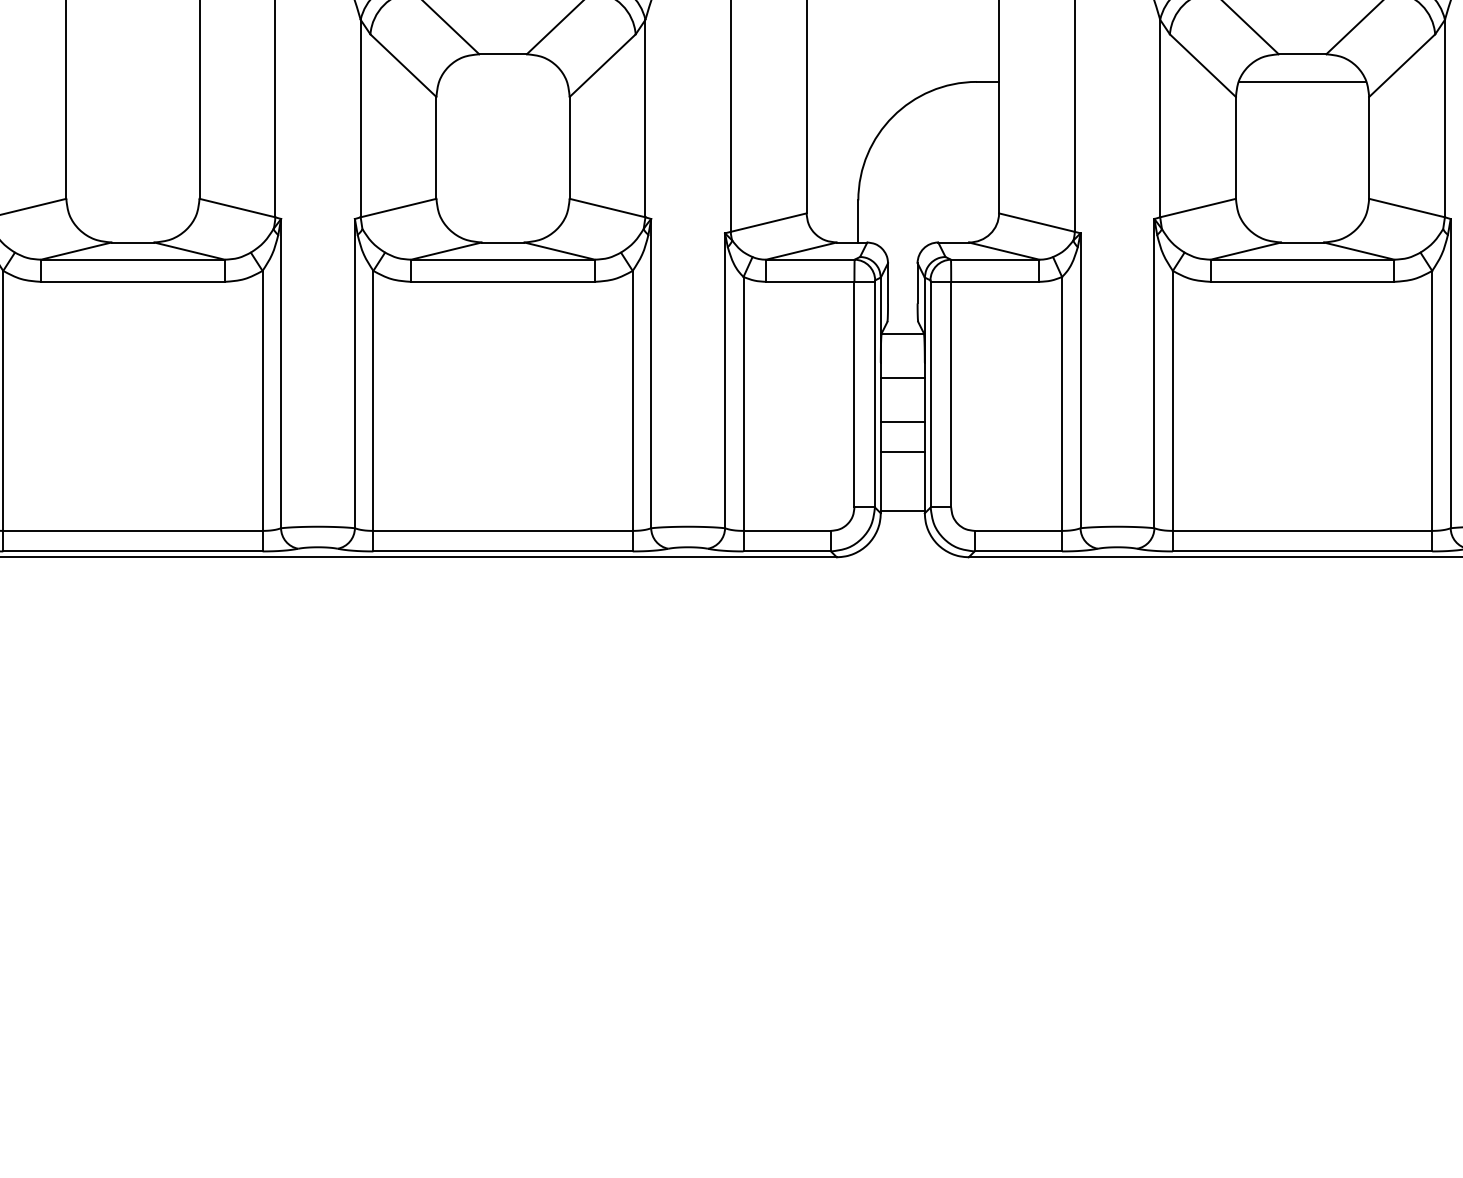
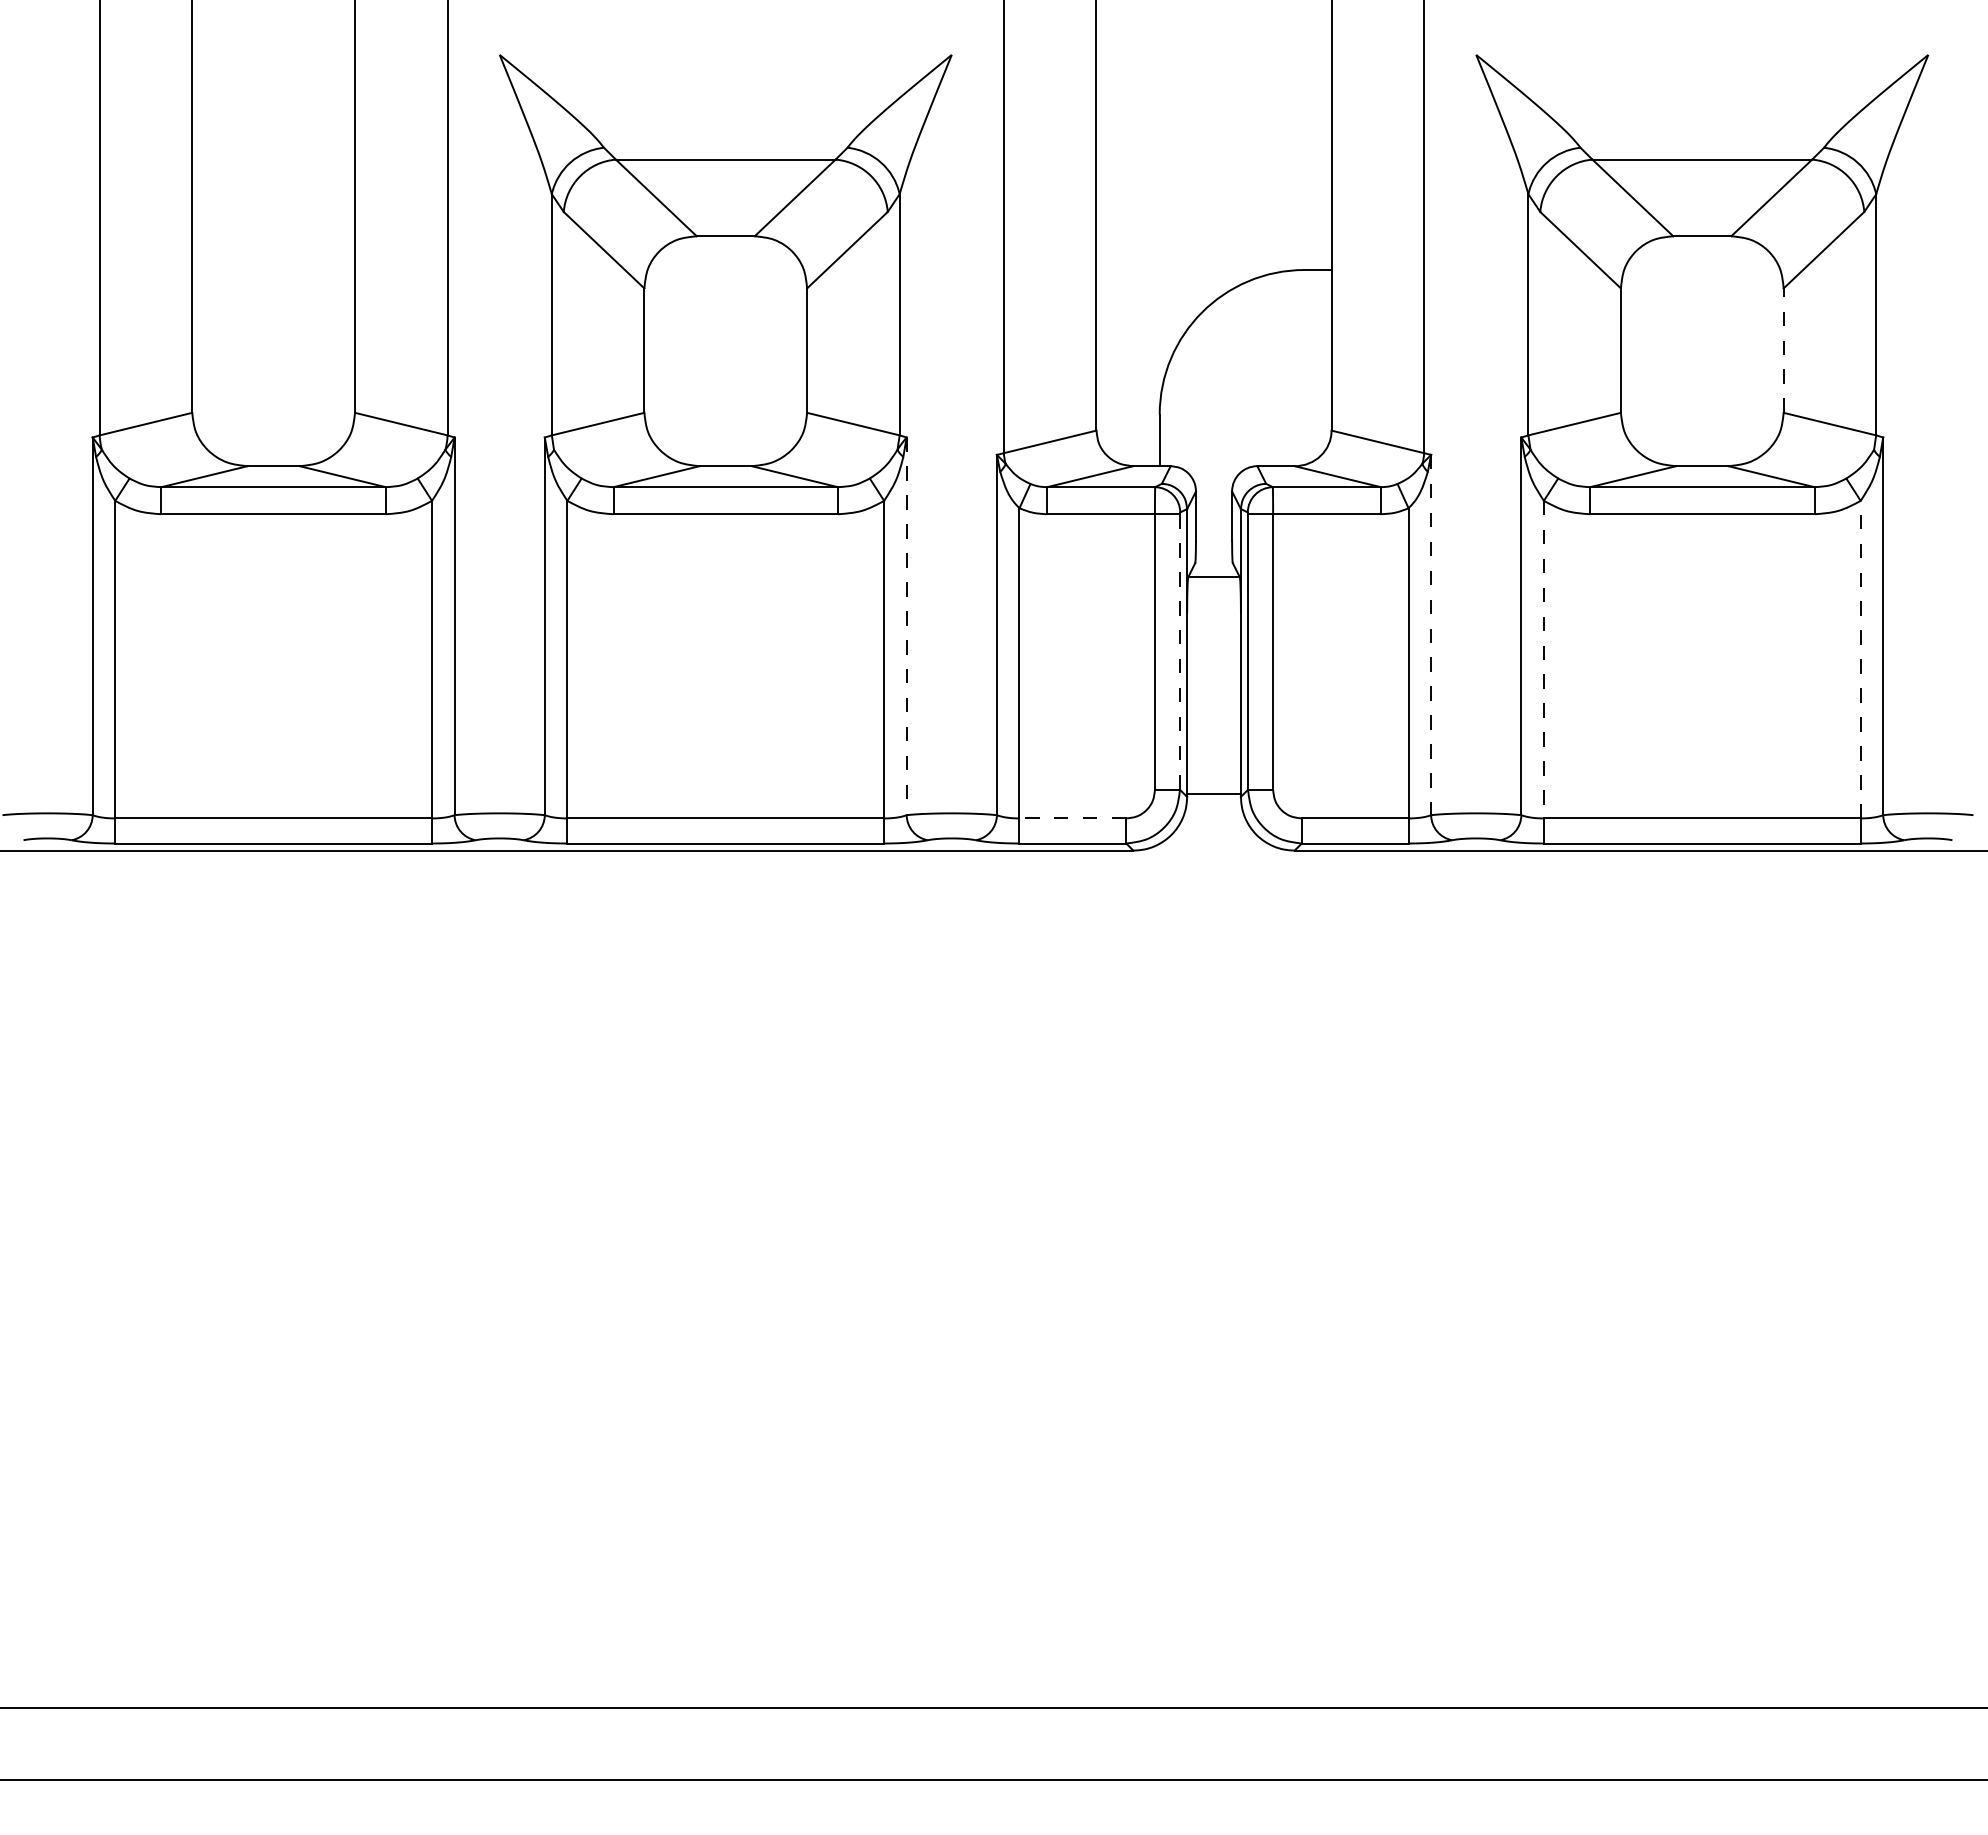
line: (1302, 82) -> (1702, 270), removed
line: (1369, 147) -> (1783, 350), solid -> dashed
line: (651, 373) -> (906, 626), solid -> dashed
line: (902, 377) -> (1213, 631), removed
line: (1080, 381) -> (1431, 635), solid -> dashed
line: (875, 395) -> (1180, 652), solid -> dashed
line: (1172, 400) -> (1543, 659), solid -> dashed
line: (1432, 400) -> (1860, 659), solid -> dashed
line: (902, 422) -> (1213, 685), removed
line: (902, 452) -> (1213, 722), removed
line: (786, 530) -> (1072, 818), solid -> dashed

